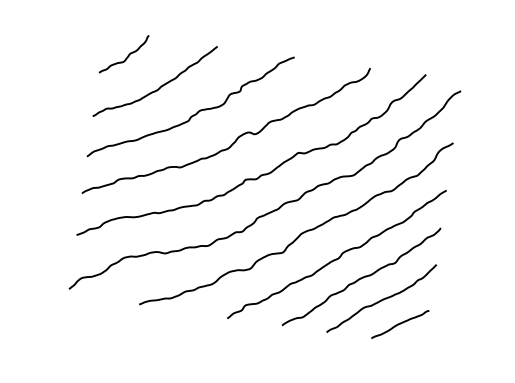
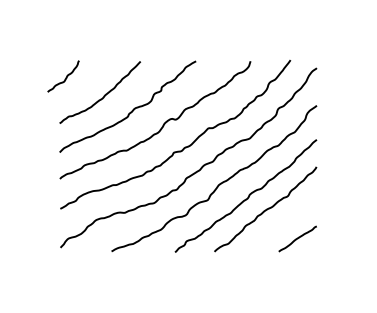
curve: (126, 56) -> (65, 77), moved
curve: (382, 298) -> (282, 222), removed

